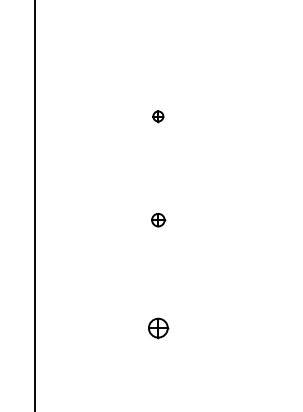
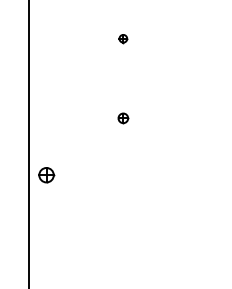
part: (158, 328) -> (46, 175), moved

